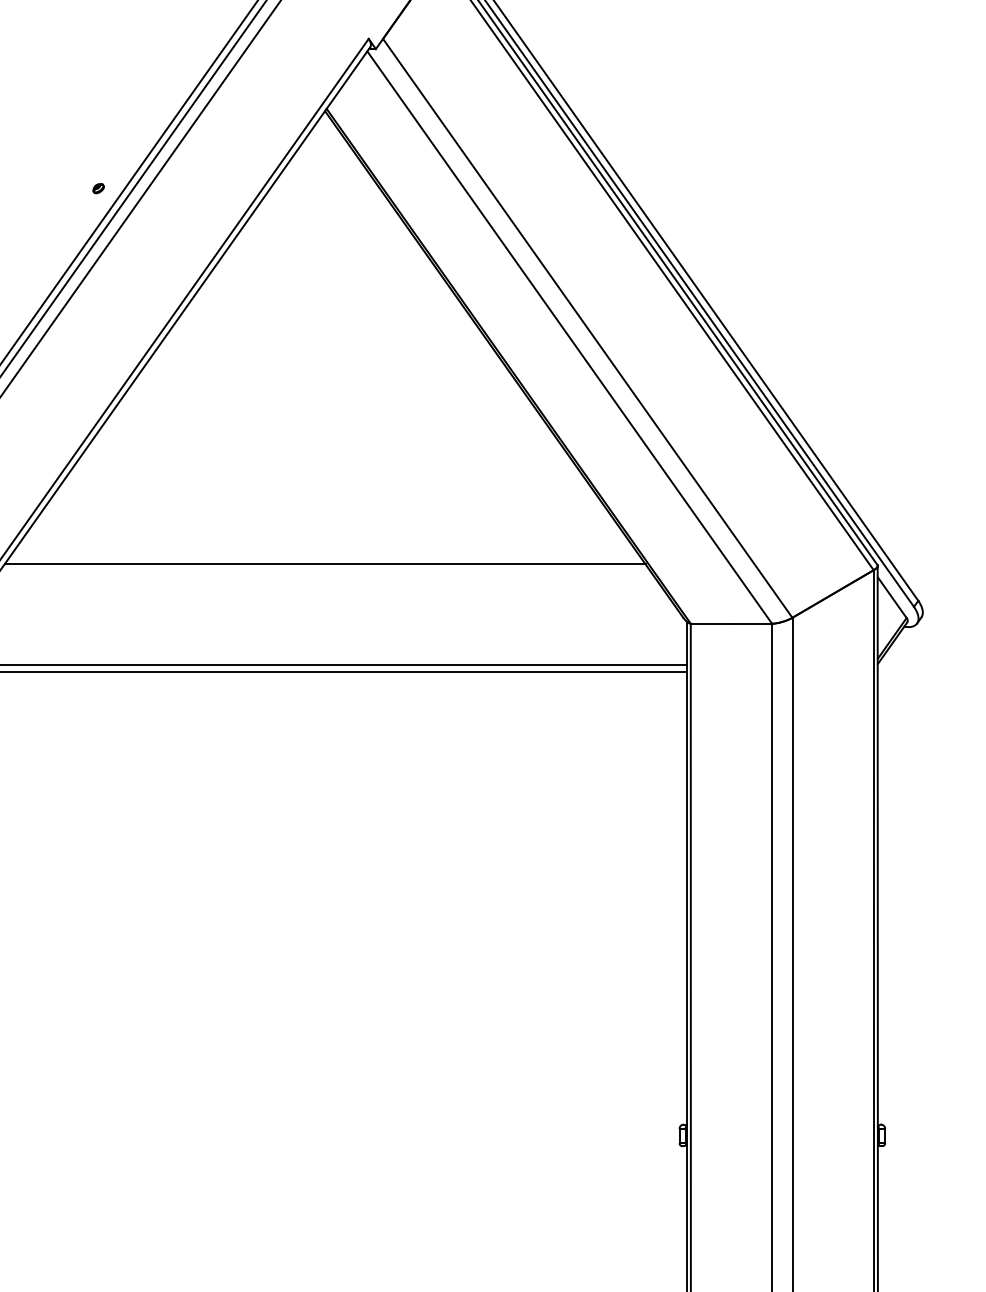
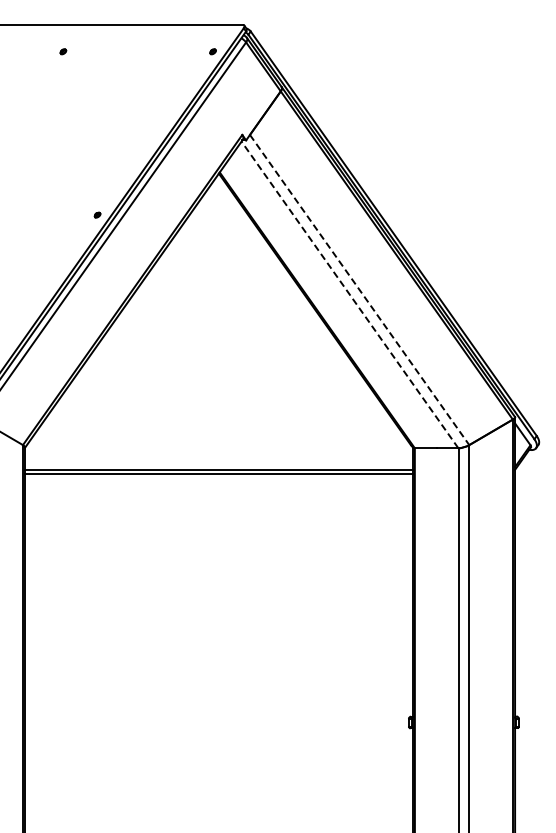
line: (587, 329) -> (359, 290), solid -> dashed
line: (568, 336) -> (349, 294), solid -> dashed
line: (324, 564) -> (218, 416), removed

